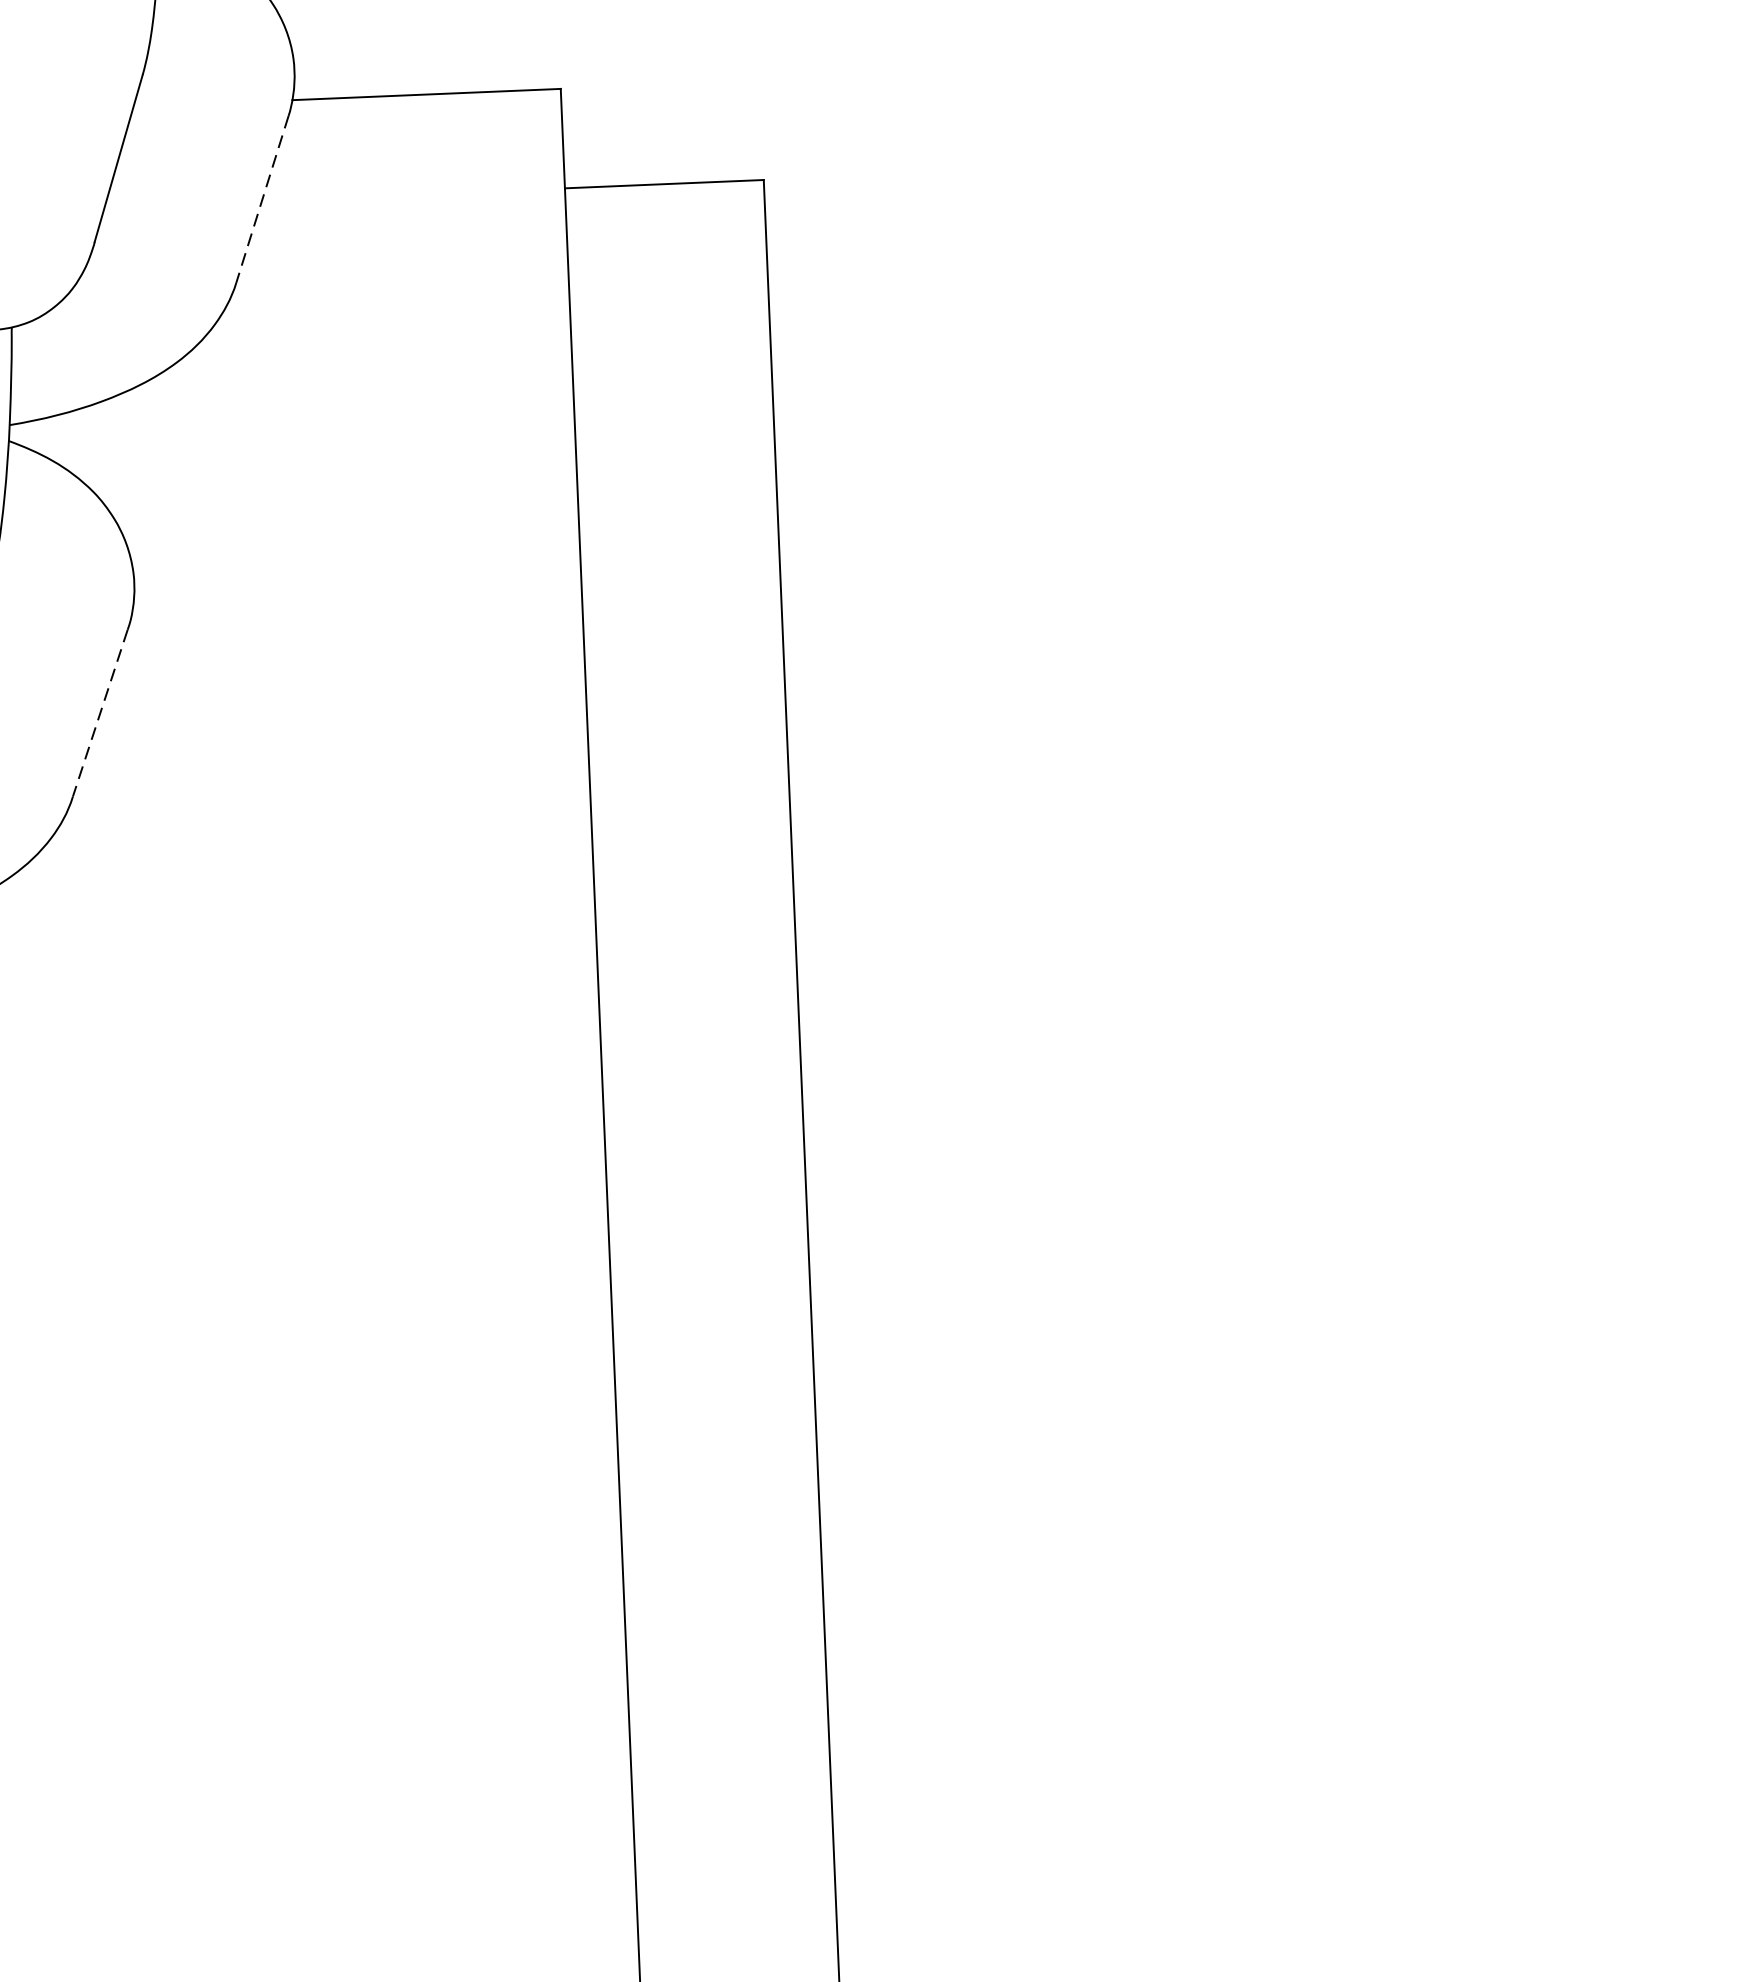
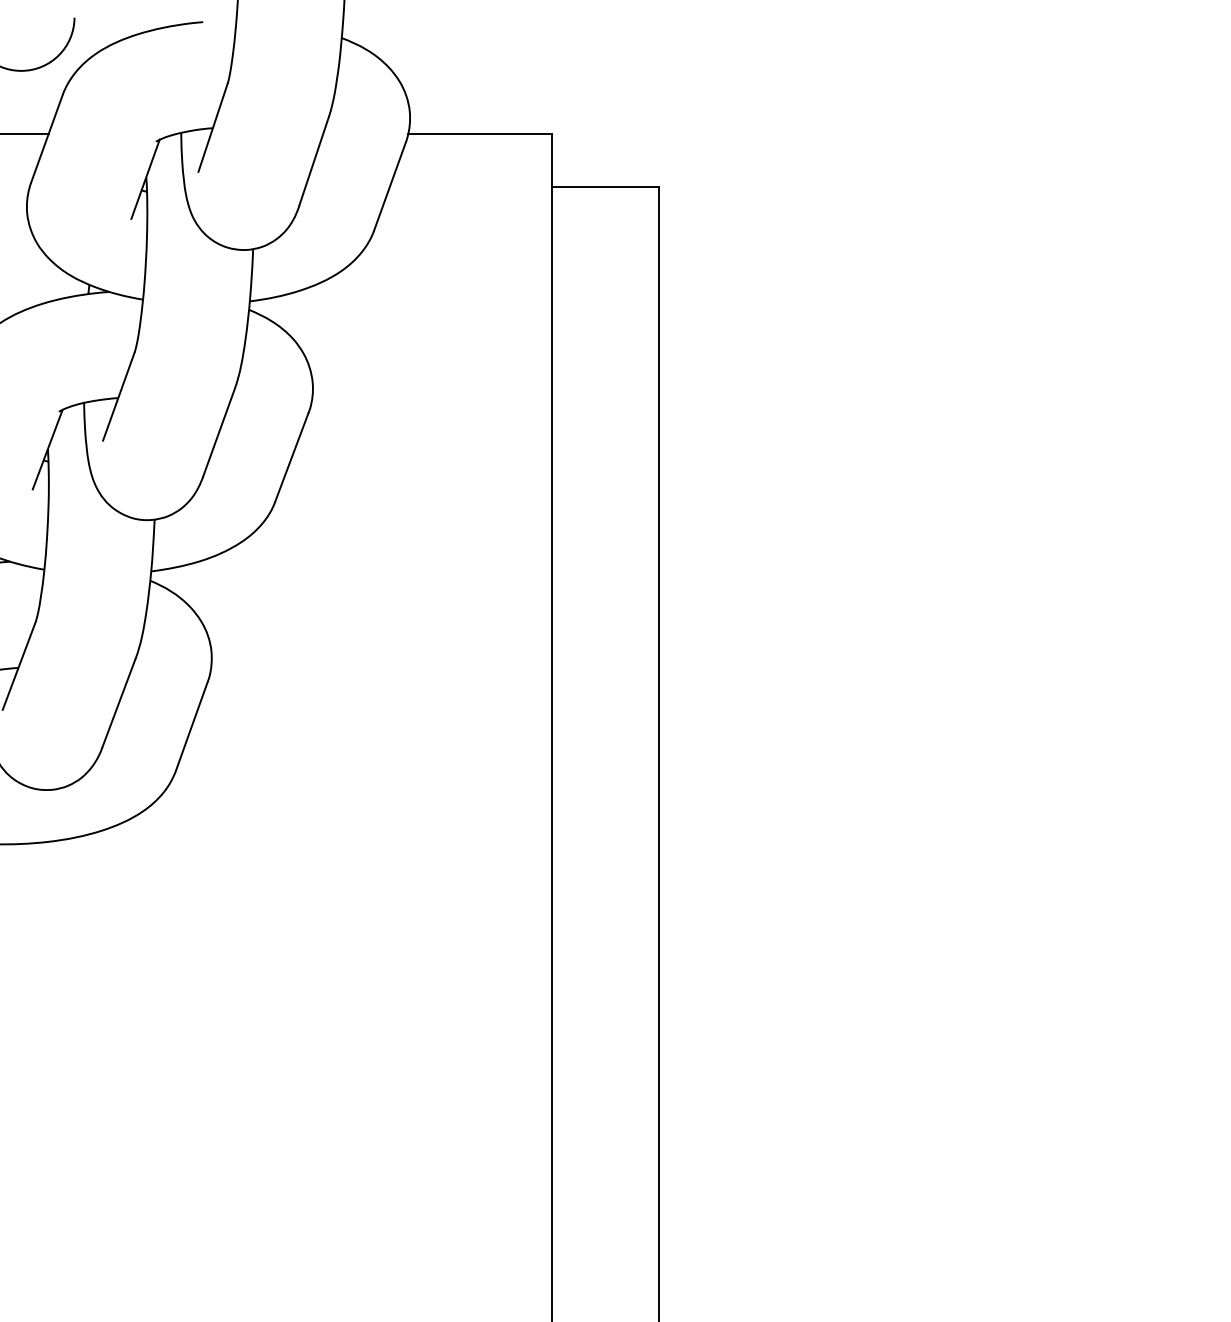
line: (263, 199) -> (390, 186), dashed -> solid
line: (99, 713) -> (291, 457), dashed -> solid

